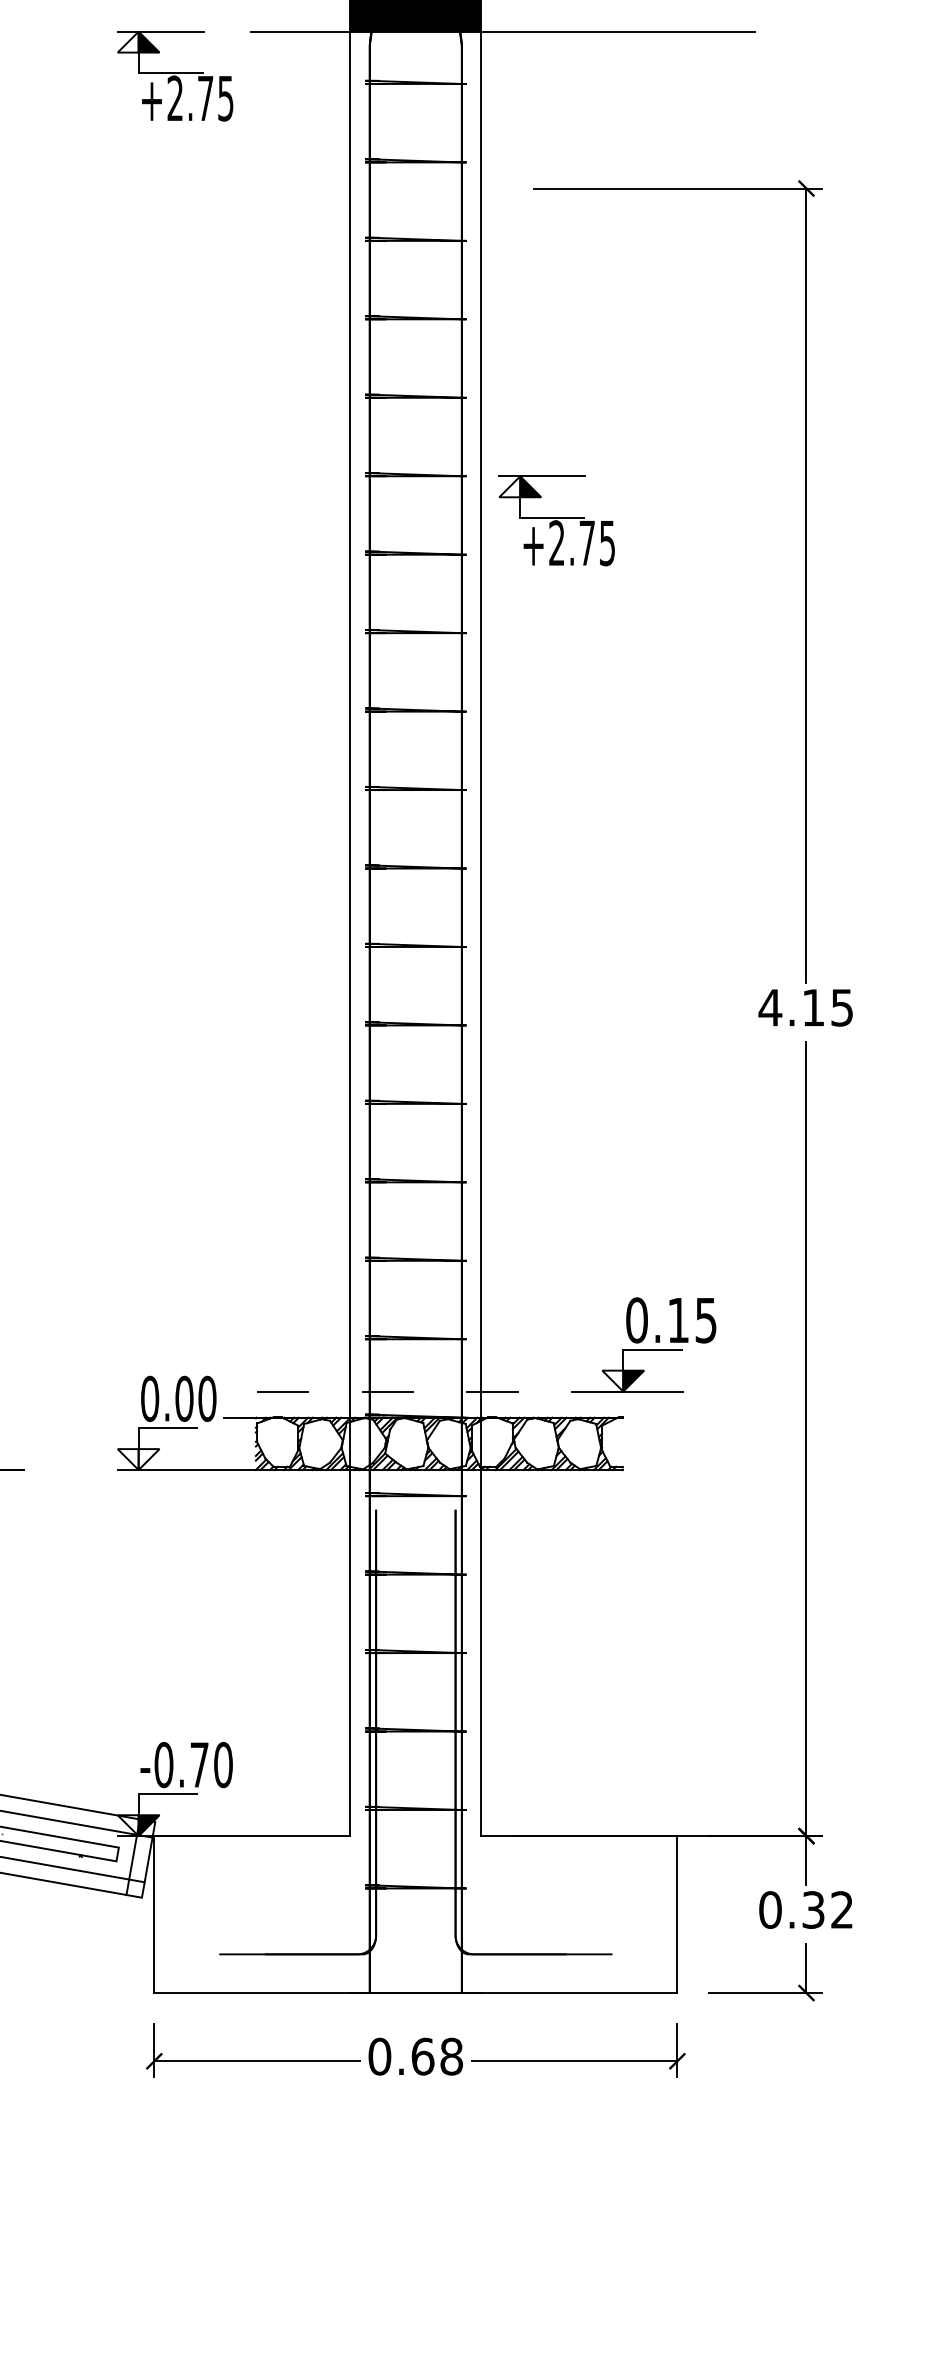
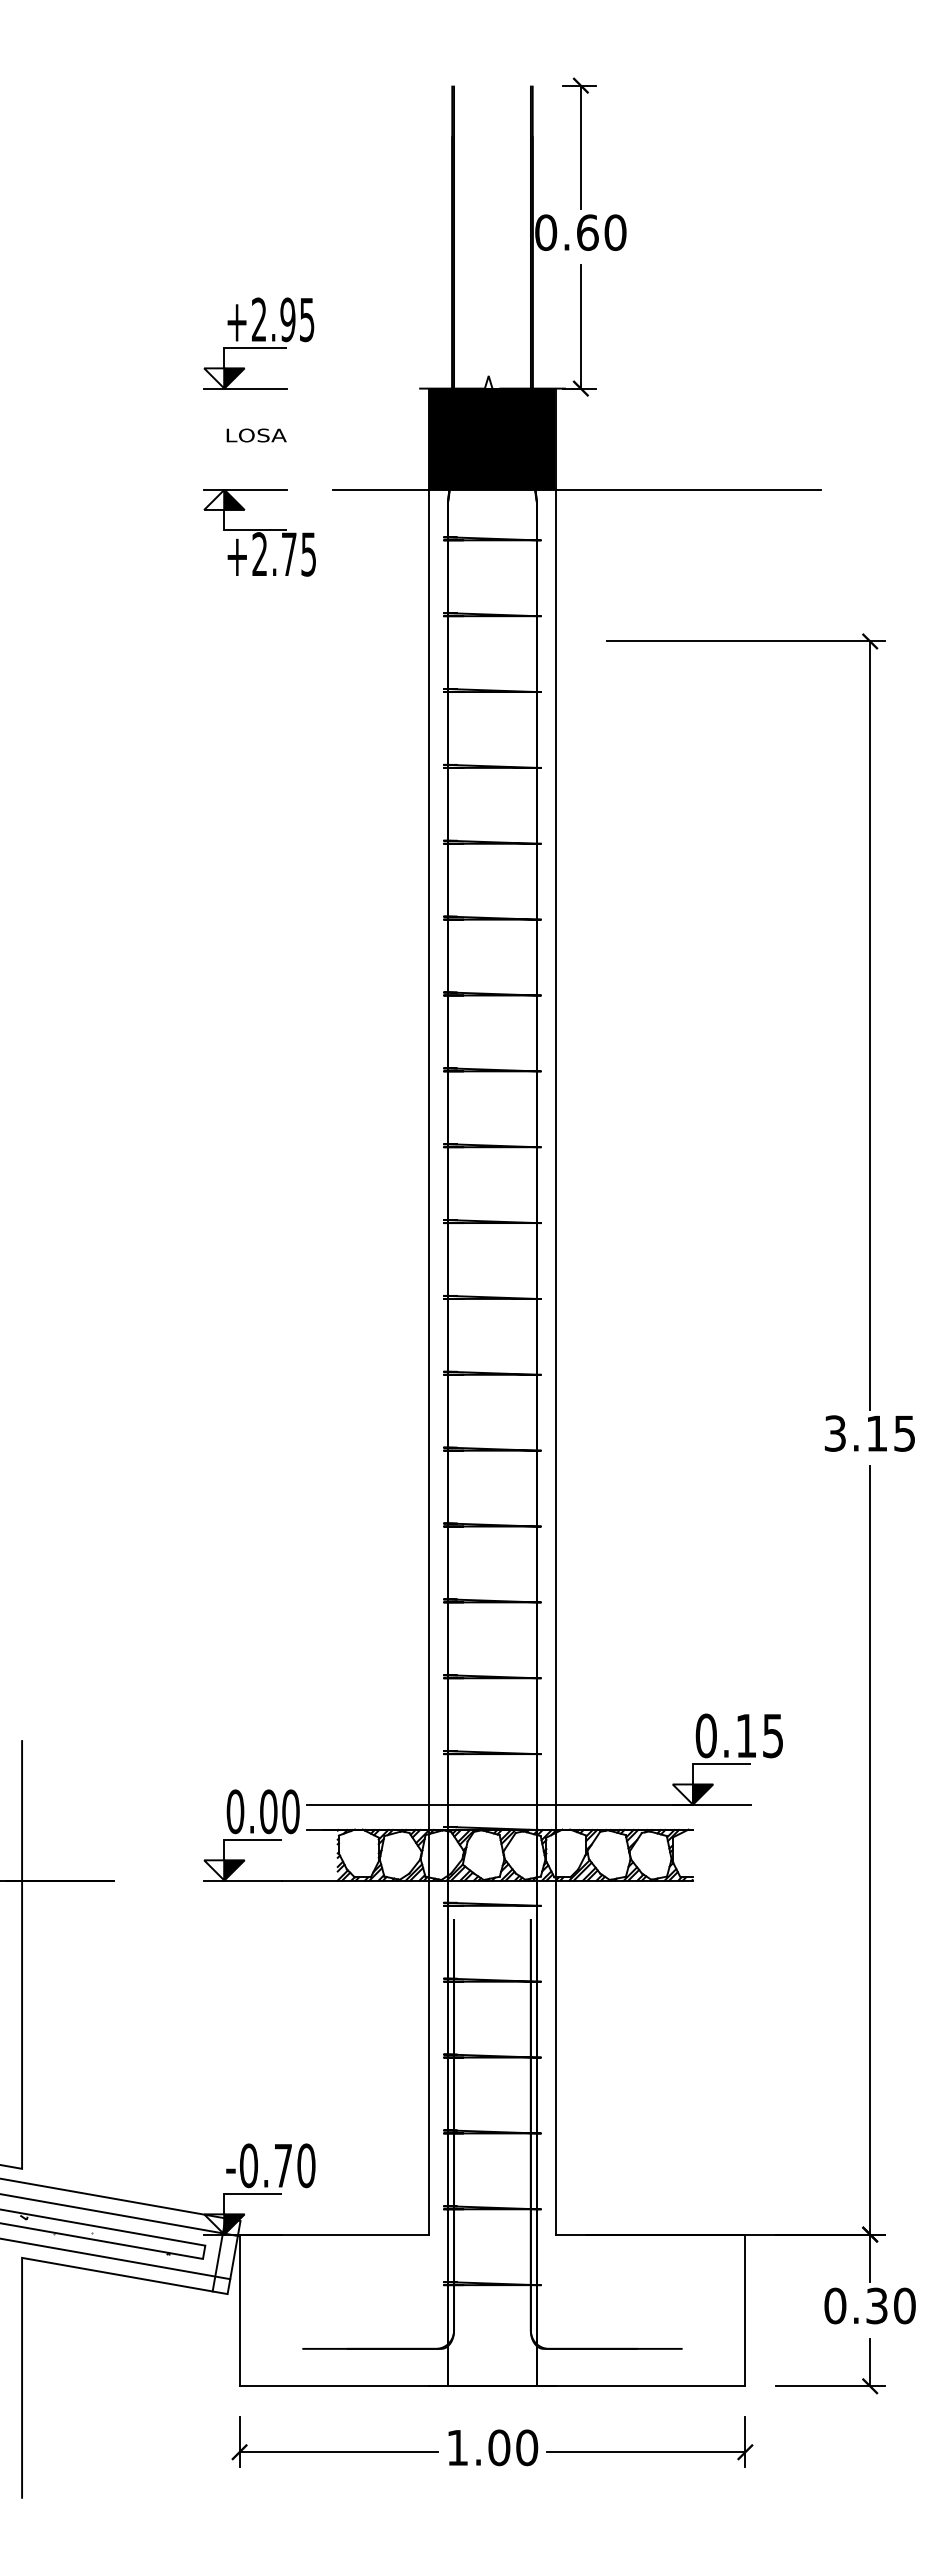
part: (556, 520) -> (628, 962), removed
text: (769, 1007) -> (834, 1433), 4.15 -> 3.15
line: (424, 1391) -> (500, 1804), dashed -> solid
fill: (149, 1459) -> (234, 1870), added
text: (841, 1909) -> (904, 2305), 0.32 -> 0.30
text: (415, 2056) -> (492, 2447), 0.68 -> 1.00

